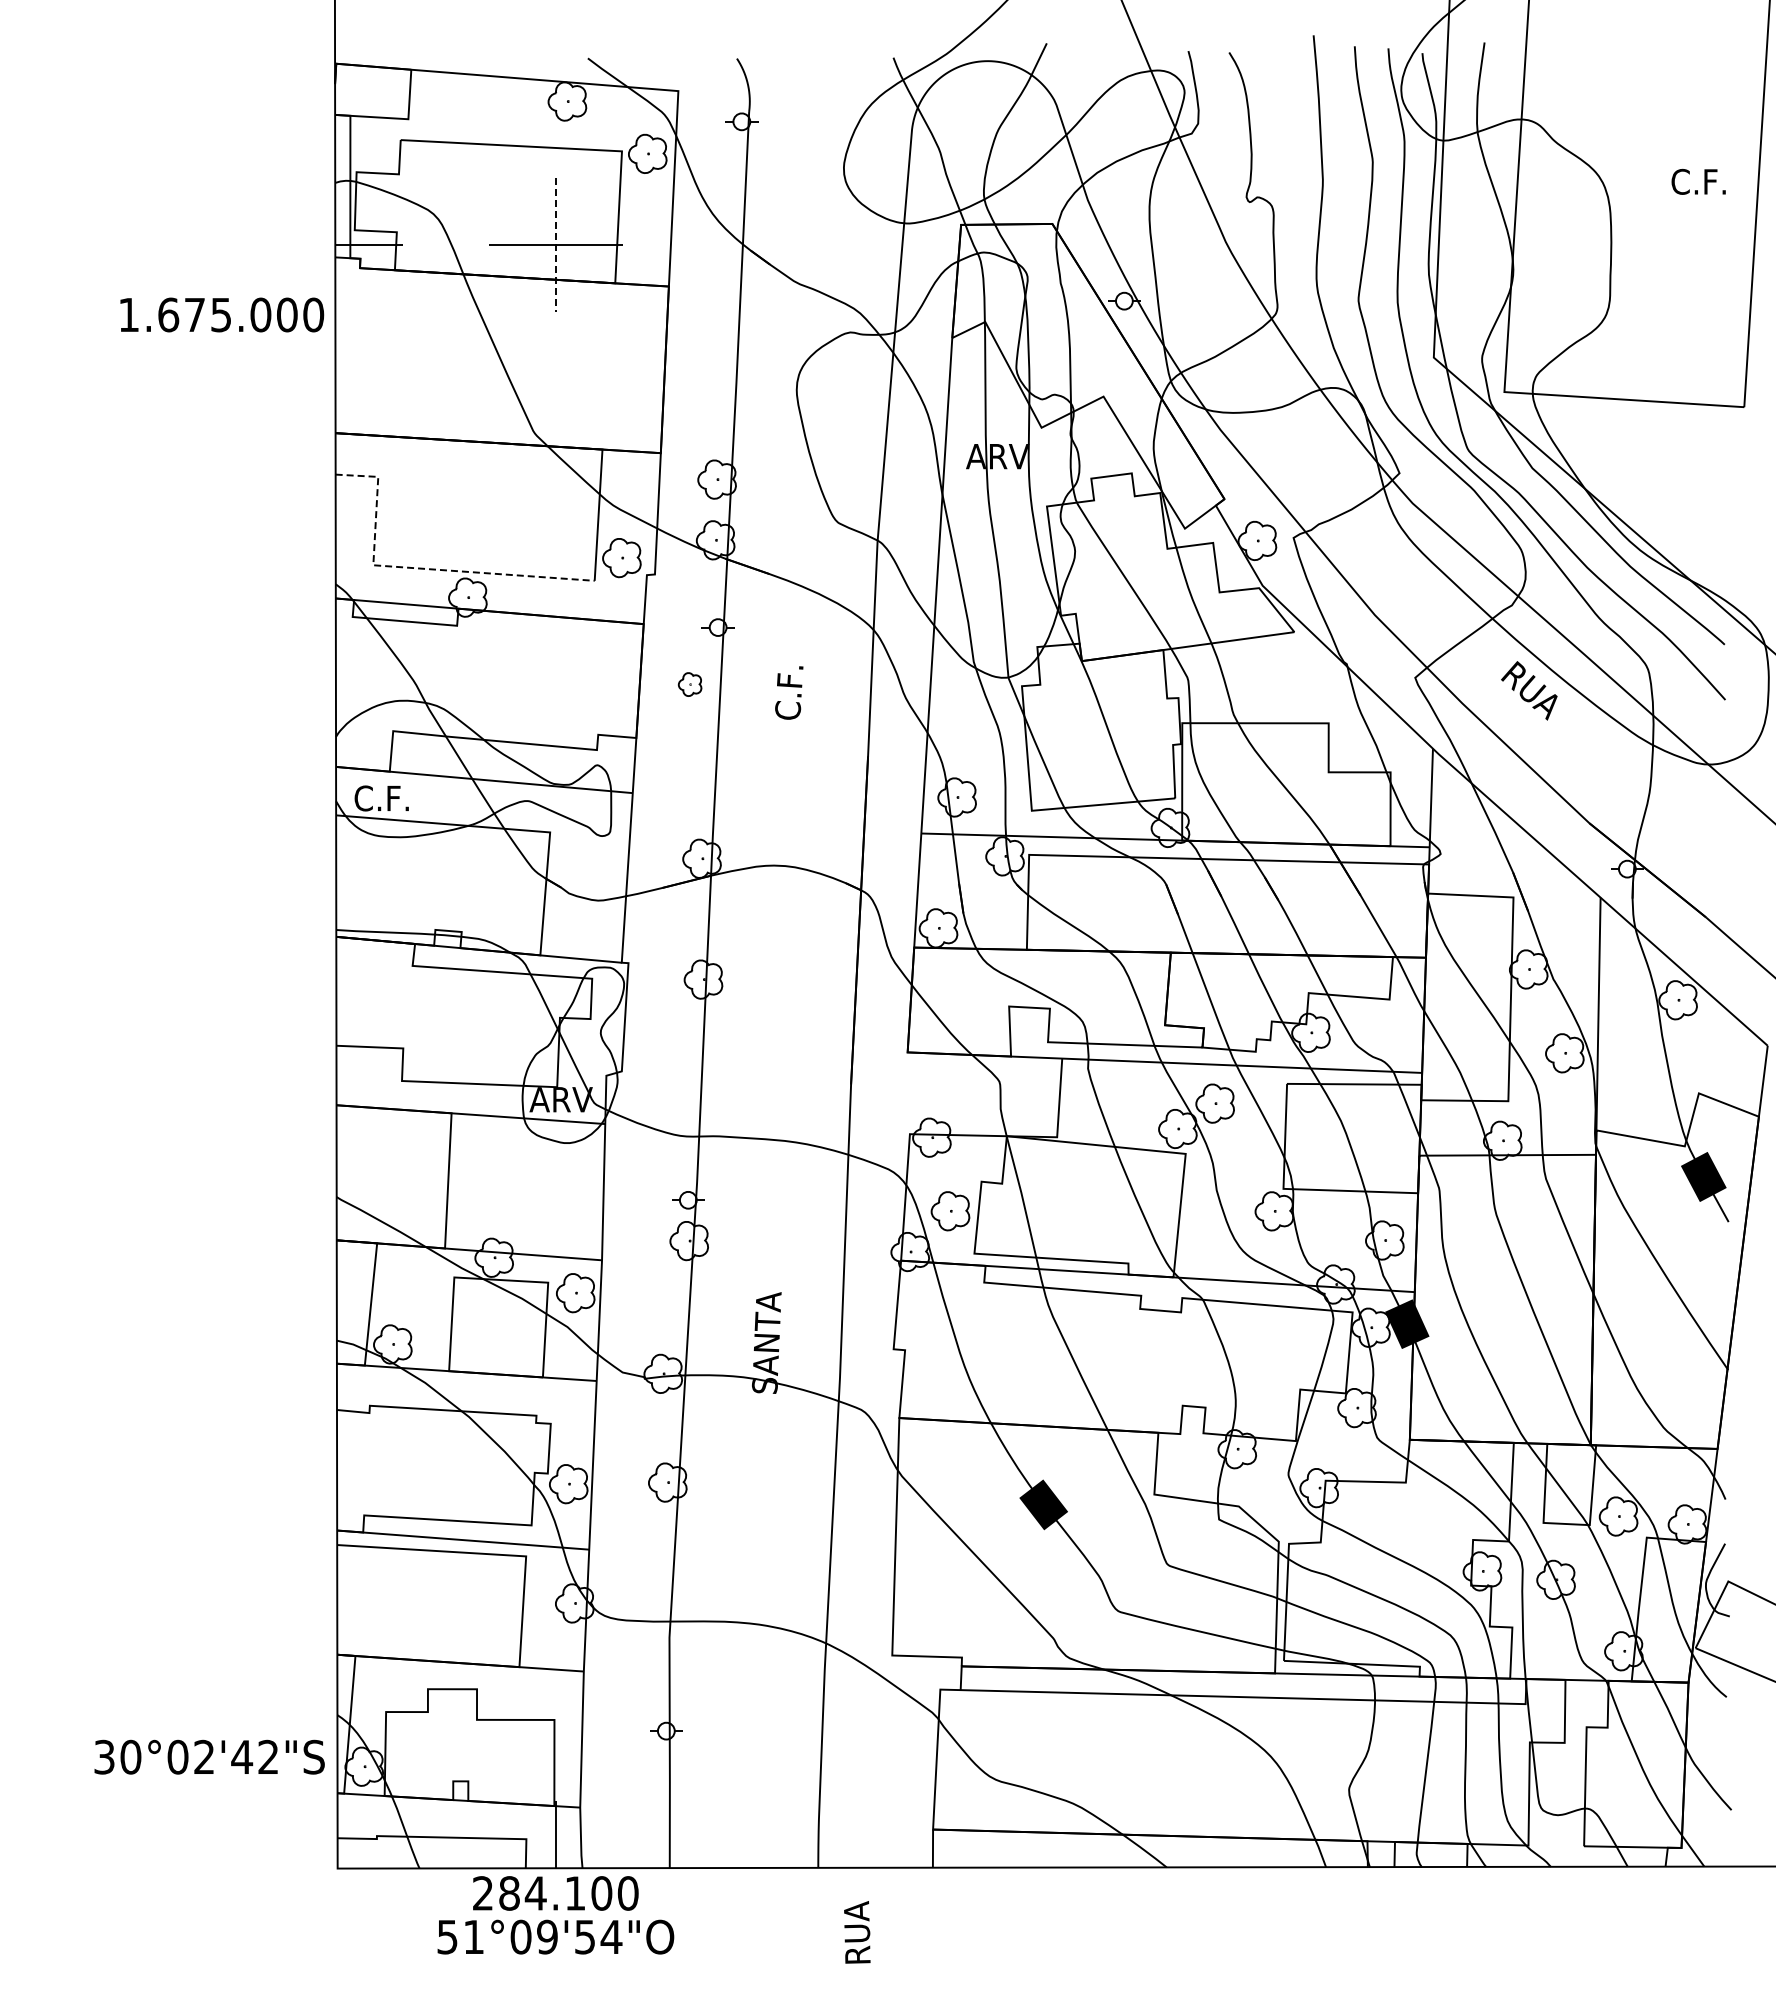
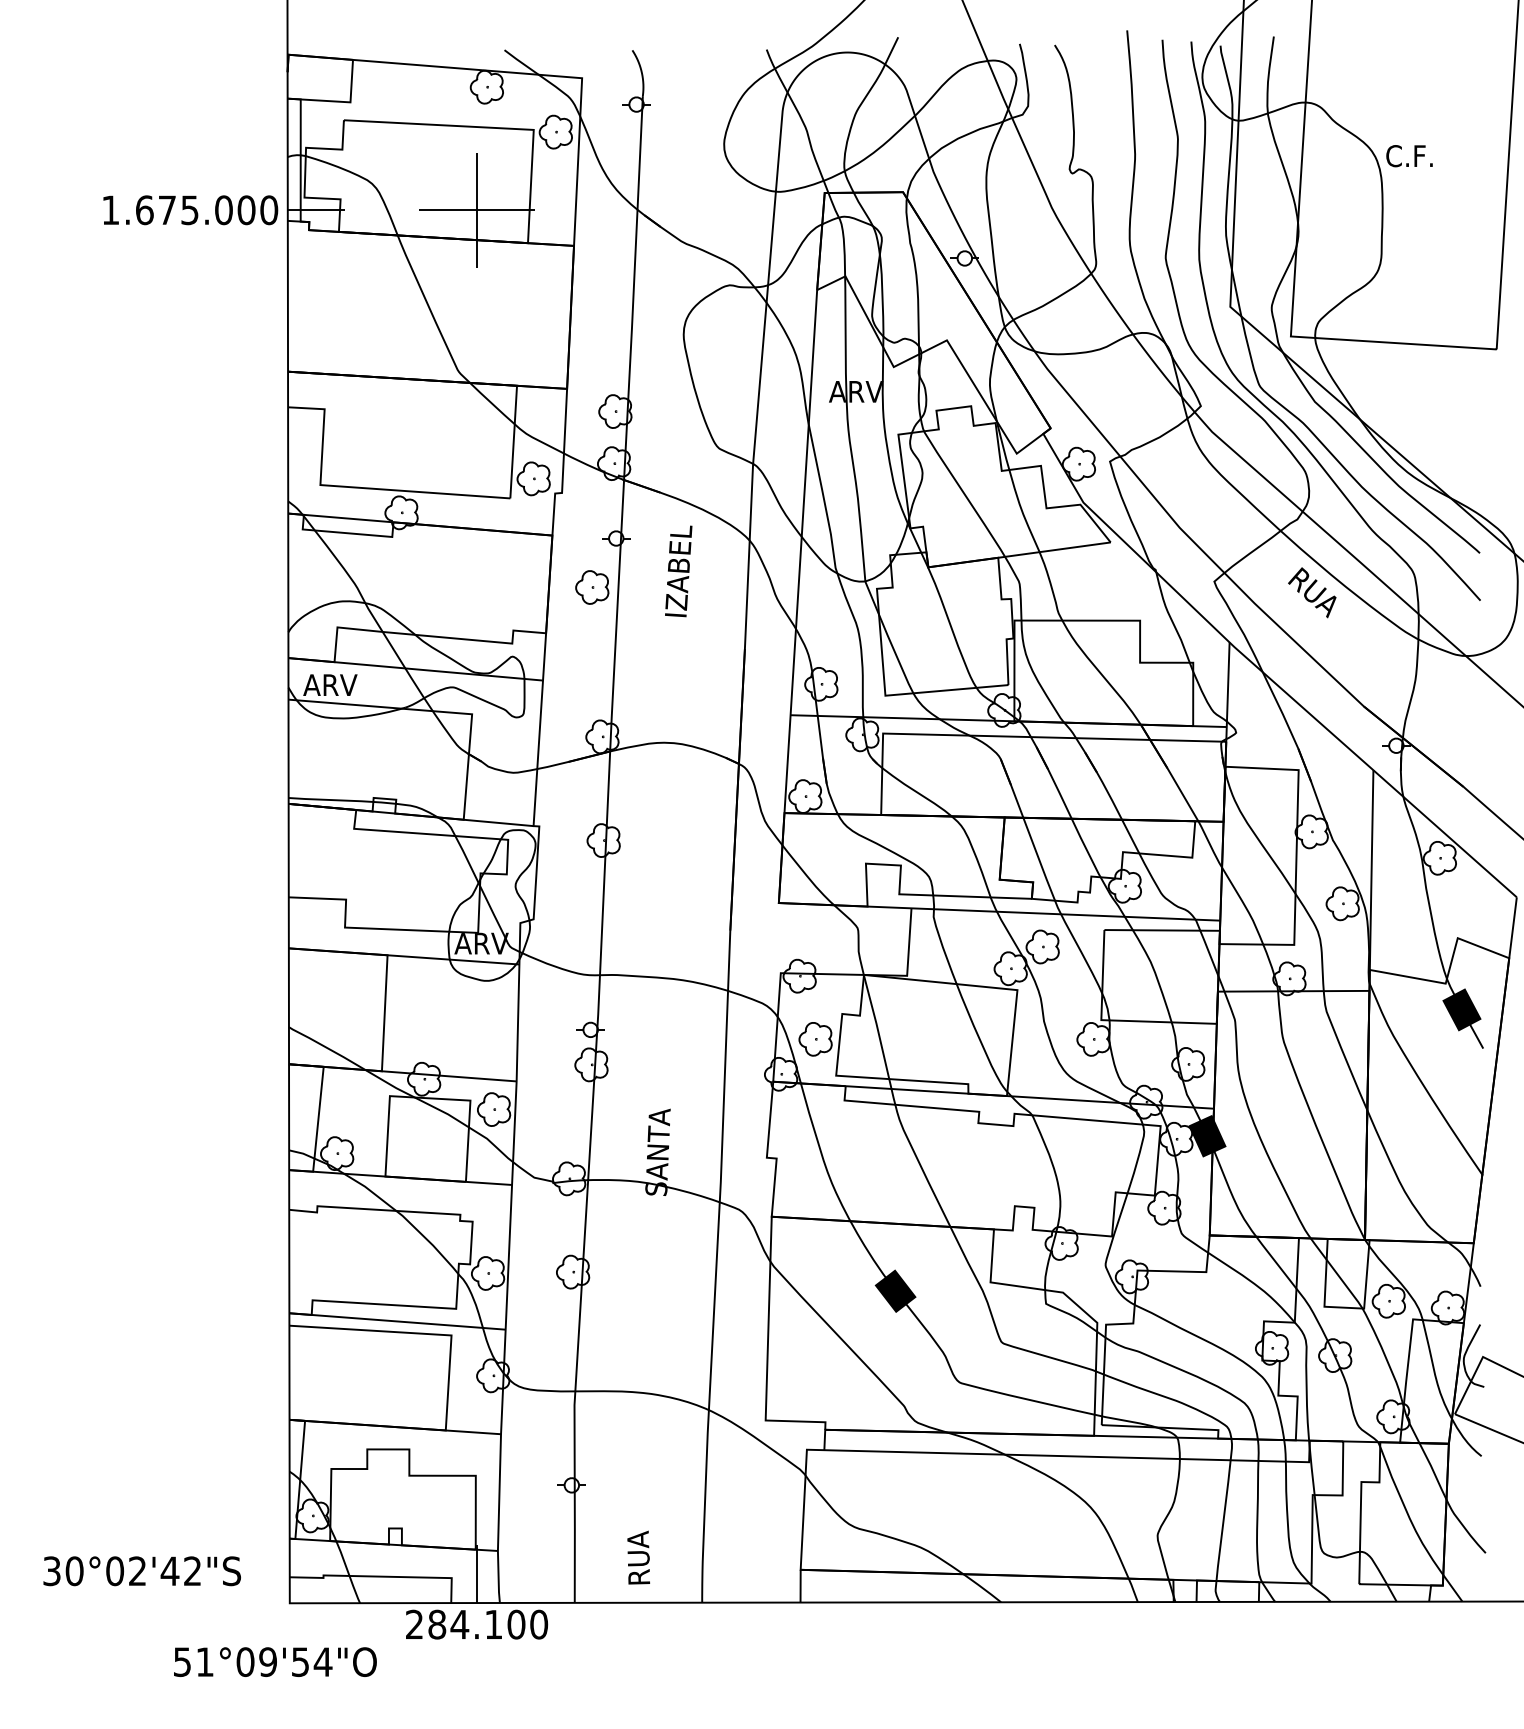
text: (1698, 181) -> (1409, 155), moved
line: (555, 245) -> (476, 210), dashed -> solid
text: (222, 314) -> (191, 209), moved
line: (417, 568) -> (358, 487), dashed -> solid
text: (790, 665) -> (678, 571), C.F. -> IZABEL
part: (689, 684) -> (591, 587), size x1.67
text: (384, 798) -> (329, 685), C.F. -> ARV
text: (209, 1756) -> (142, 1570), moved
text: (857, 1932) -> (638, 1557), moved
text: (555, 1936) -> (275, 1661), moved

